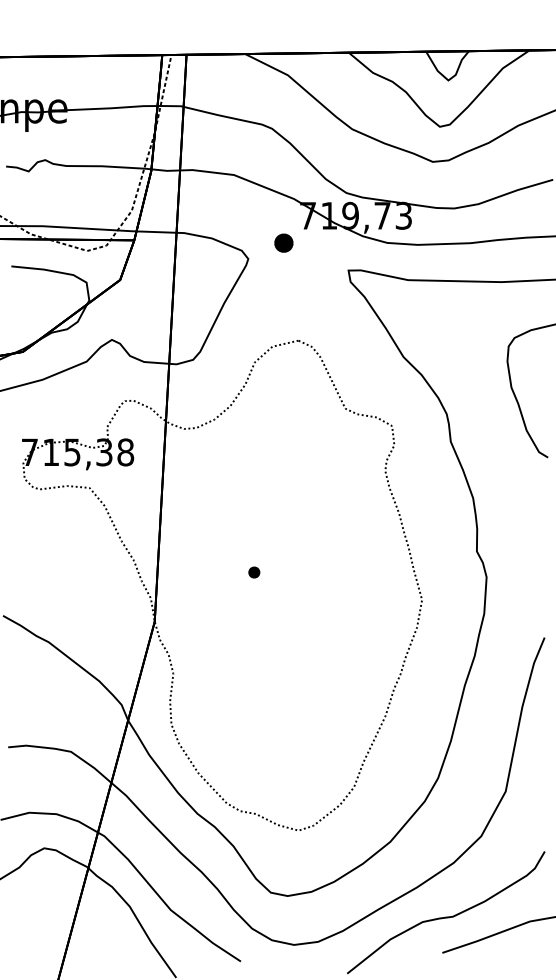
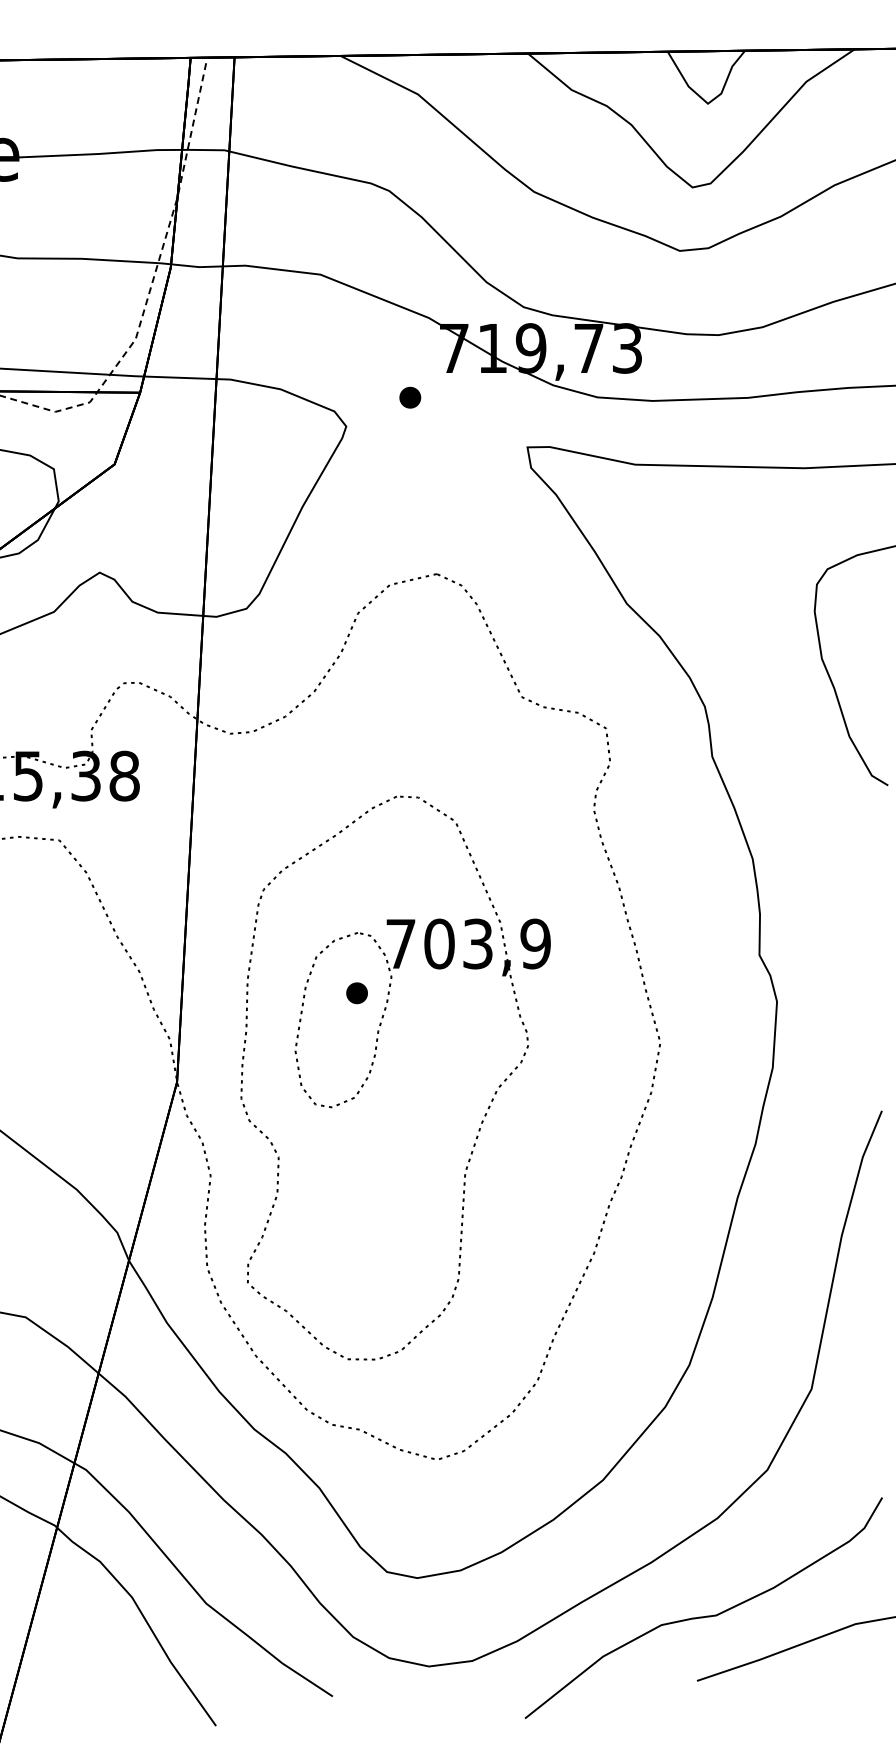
part: (283, 242) -> (409, 396), size x0.62
part: (262, 616) -> (371, 1072), added

